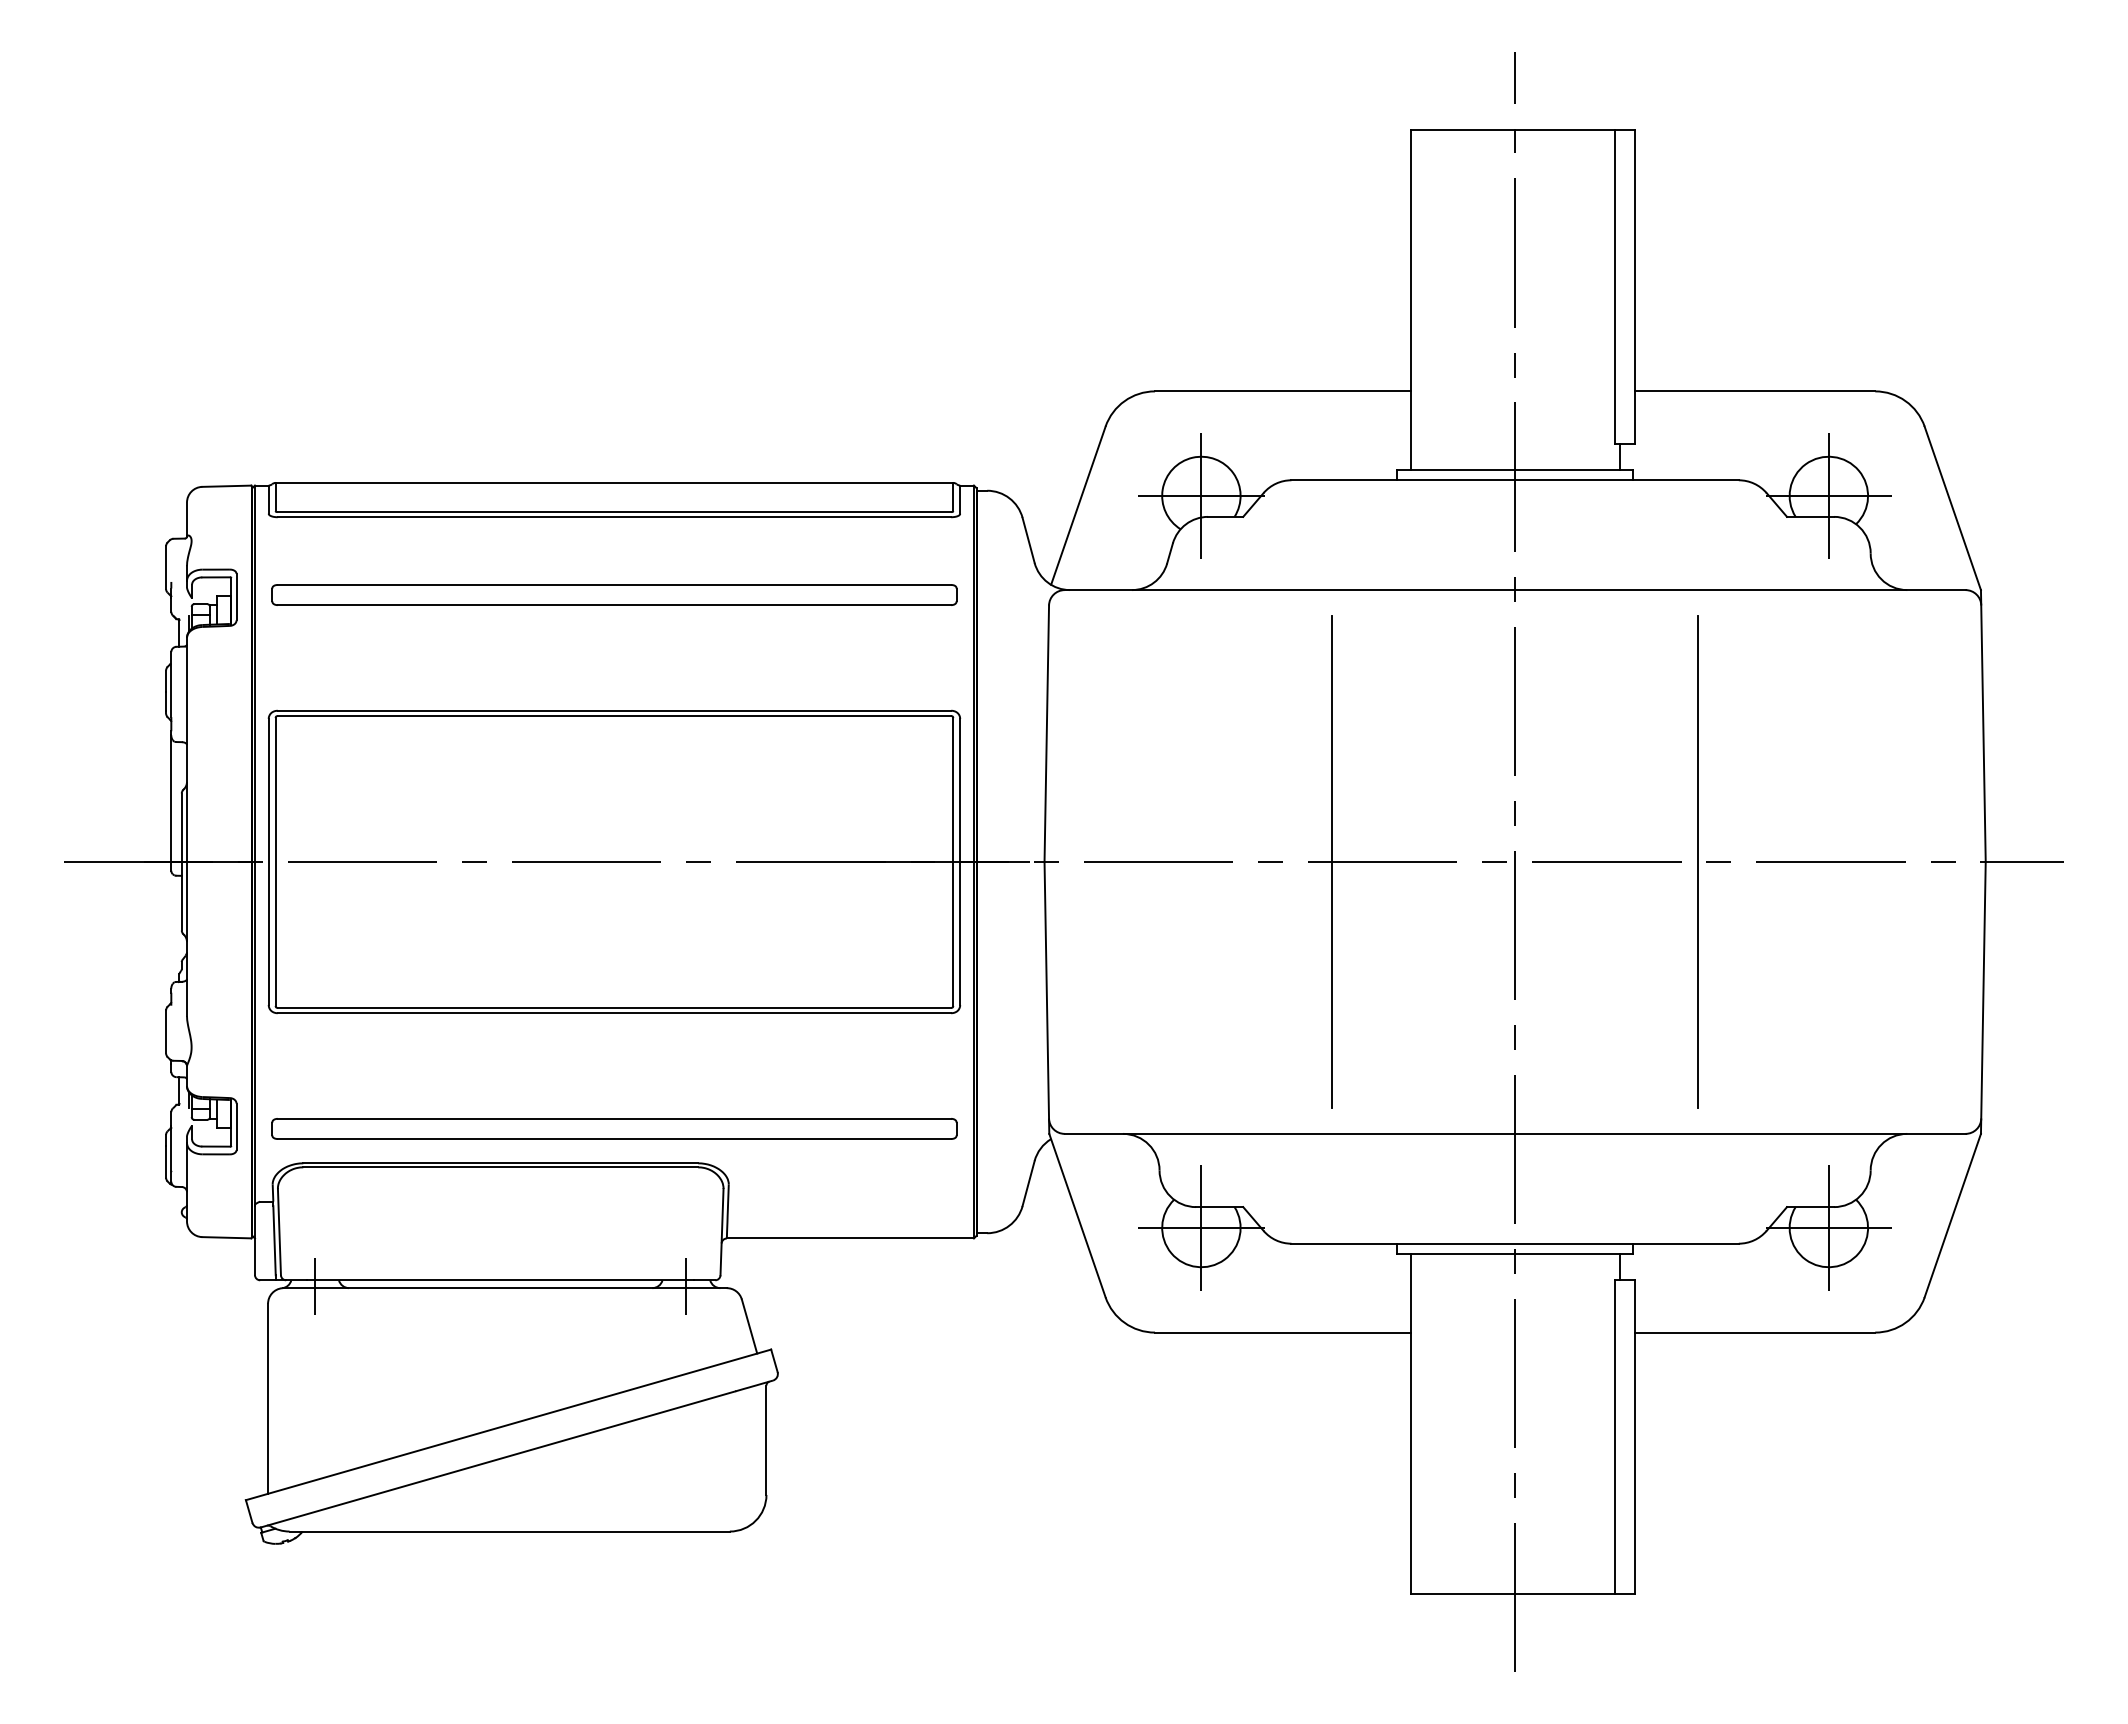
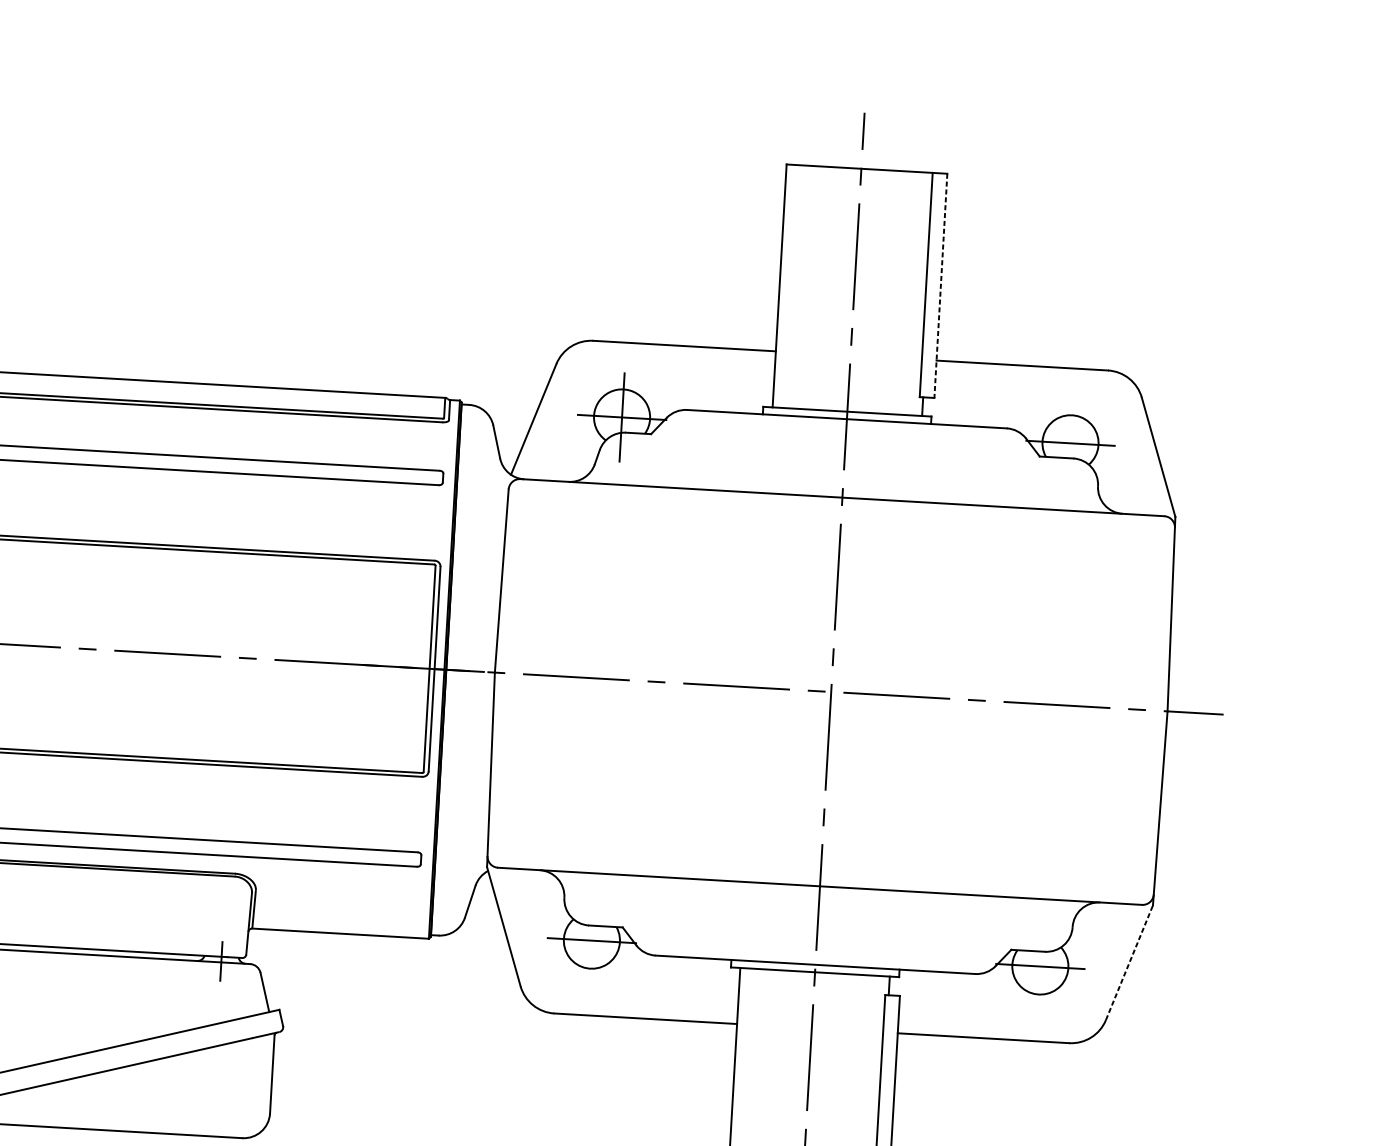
line: (1635, 286) -> (940, 285), solid -> dashed
line: (1828, 495) -> (1070, 442), removed
line: (1332, 861) -> (700, 684), removed
line: (1697, 861) -> (961, 699), removed
line: (1952, 1215) -> (1129, 962), solid -> dashed
line: (1201, 1227) -> (592, 940), removed
line: (1828, 1227) -> (1040, 966), removed

